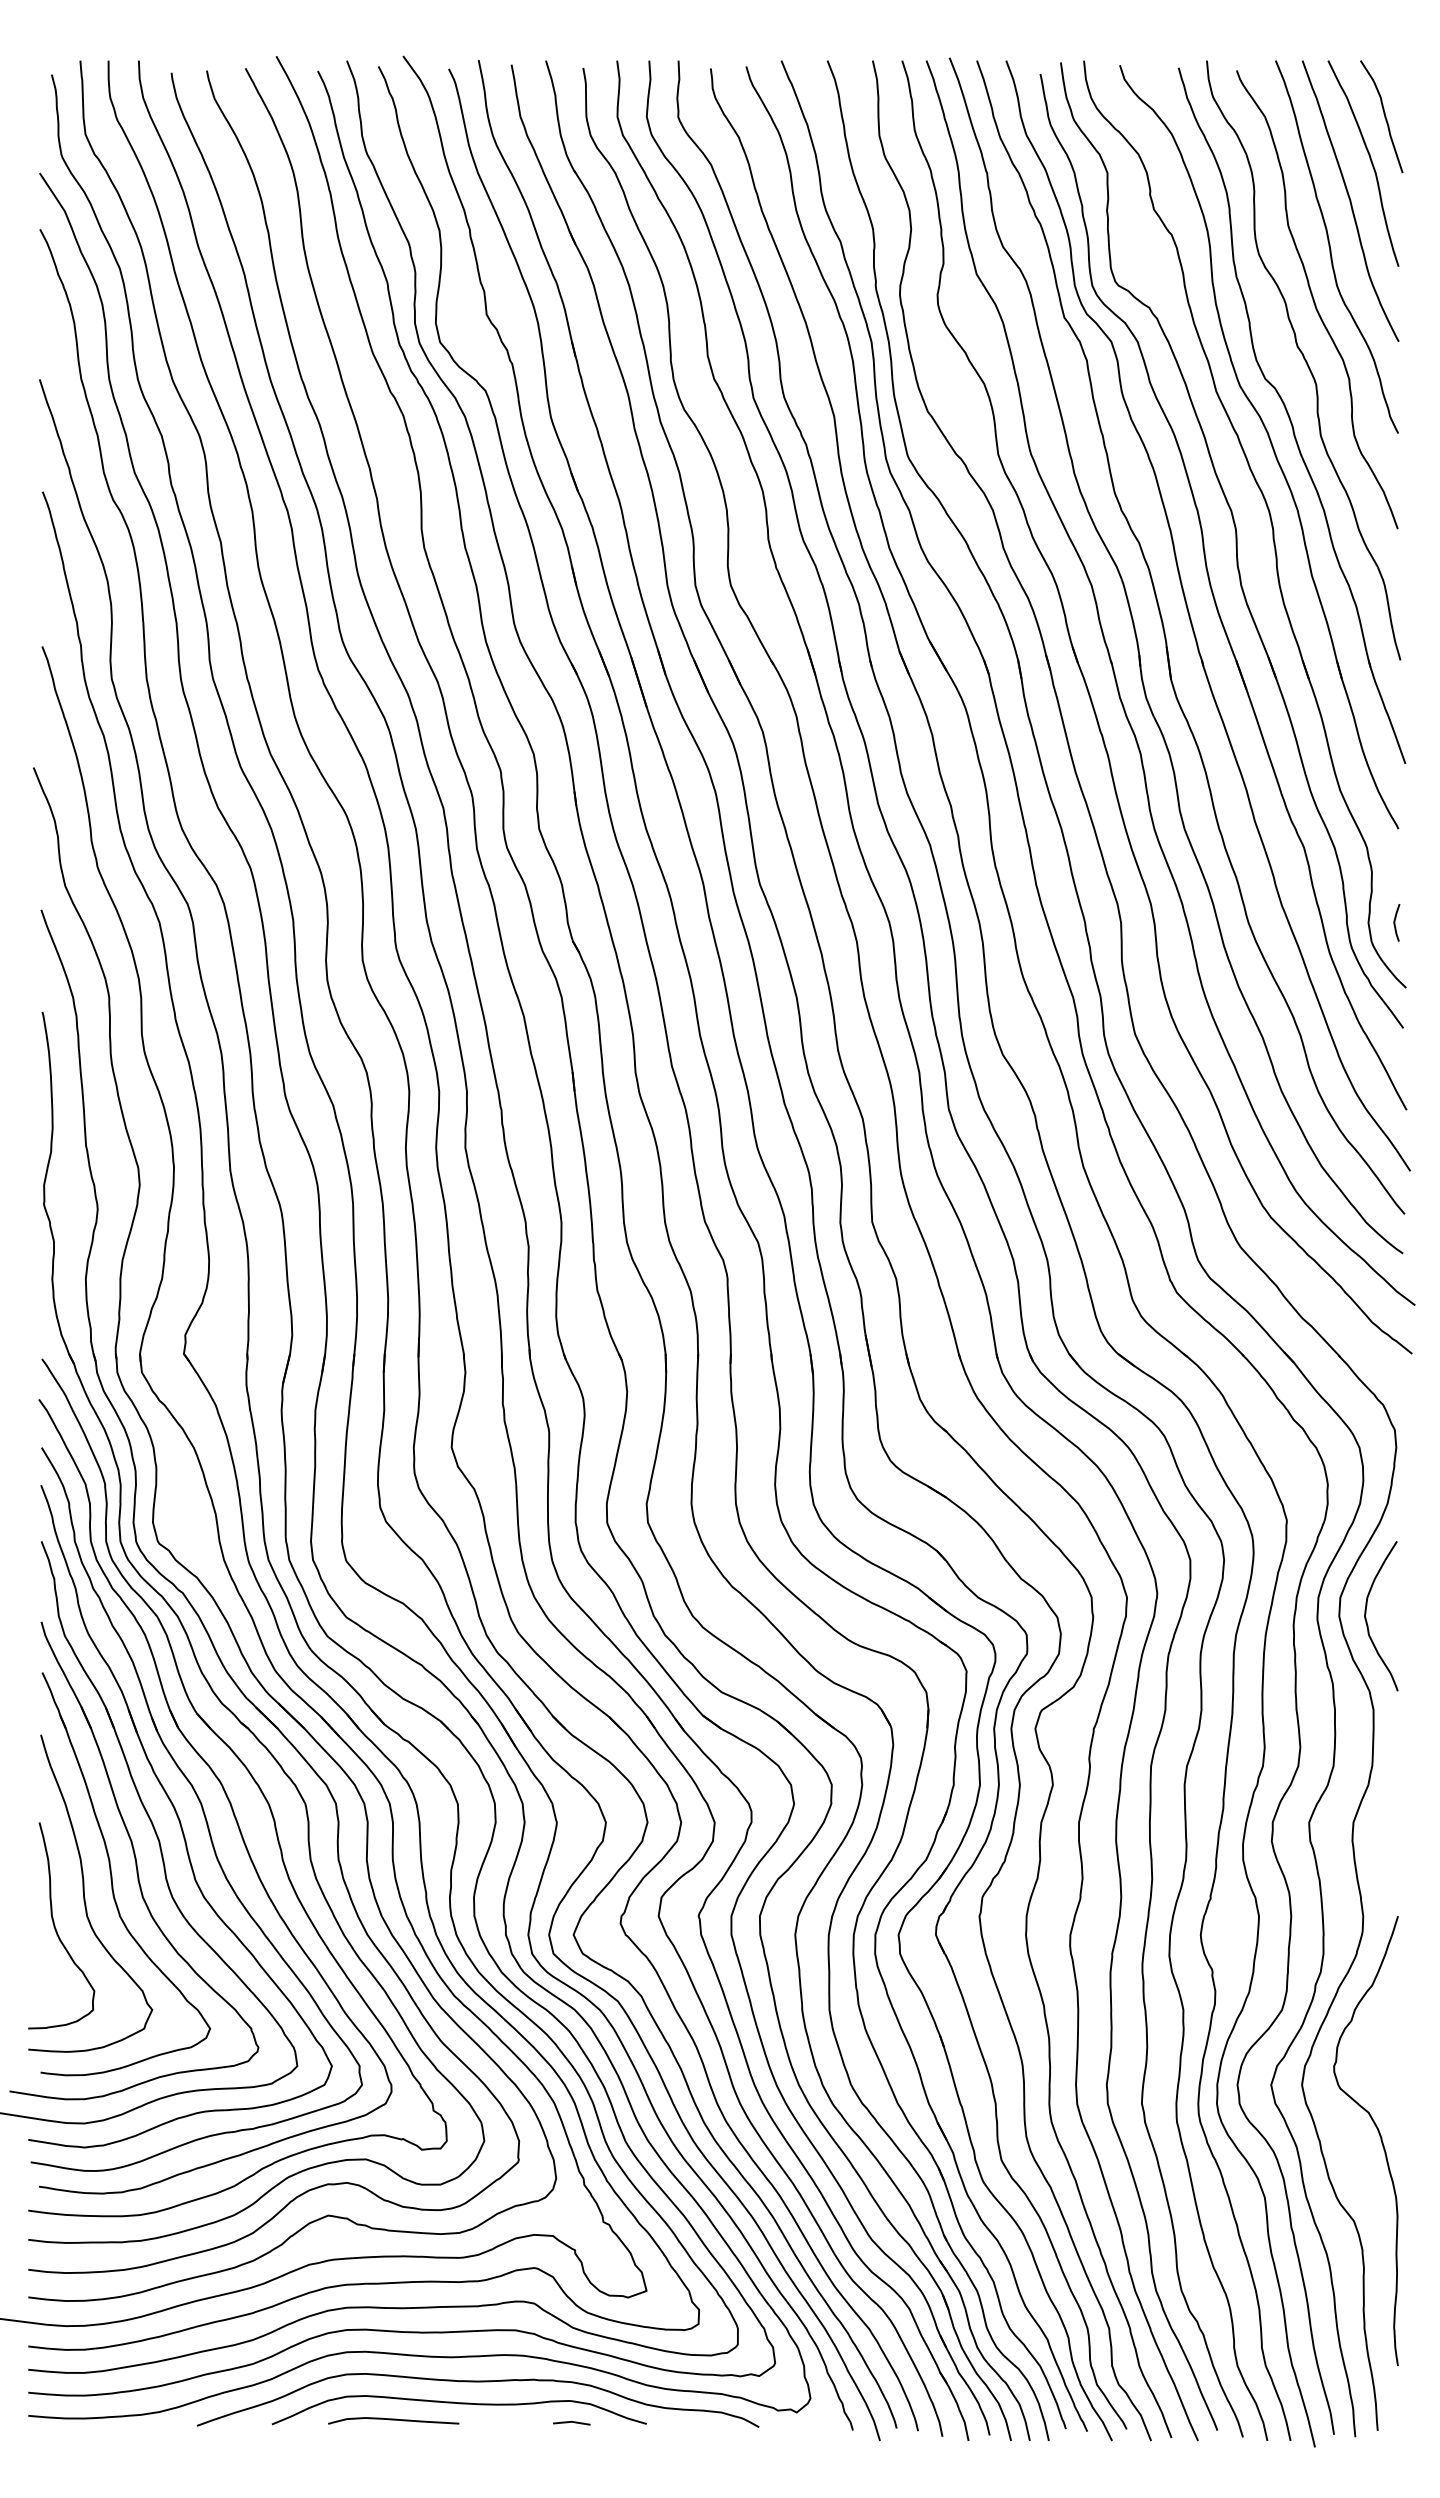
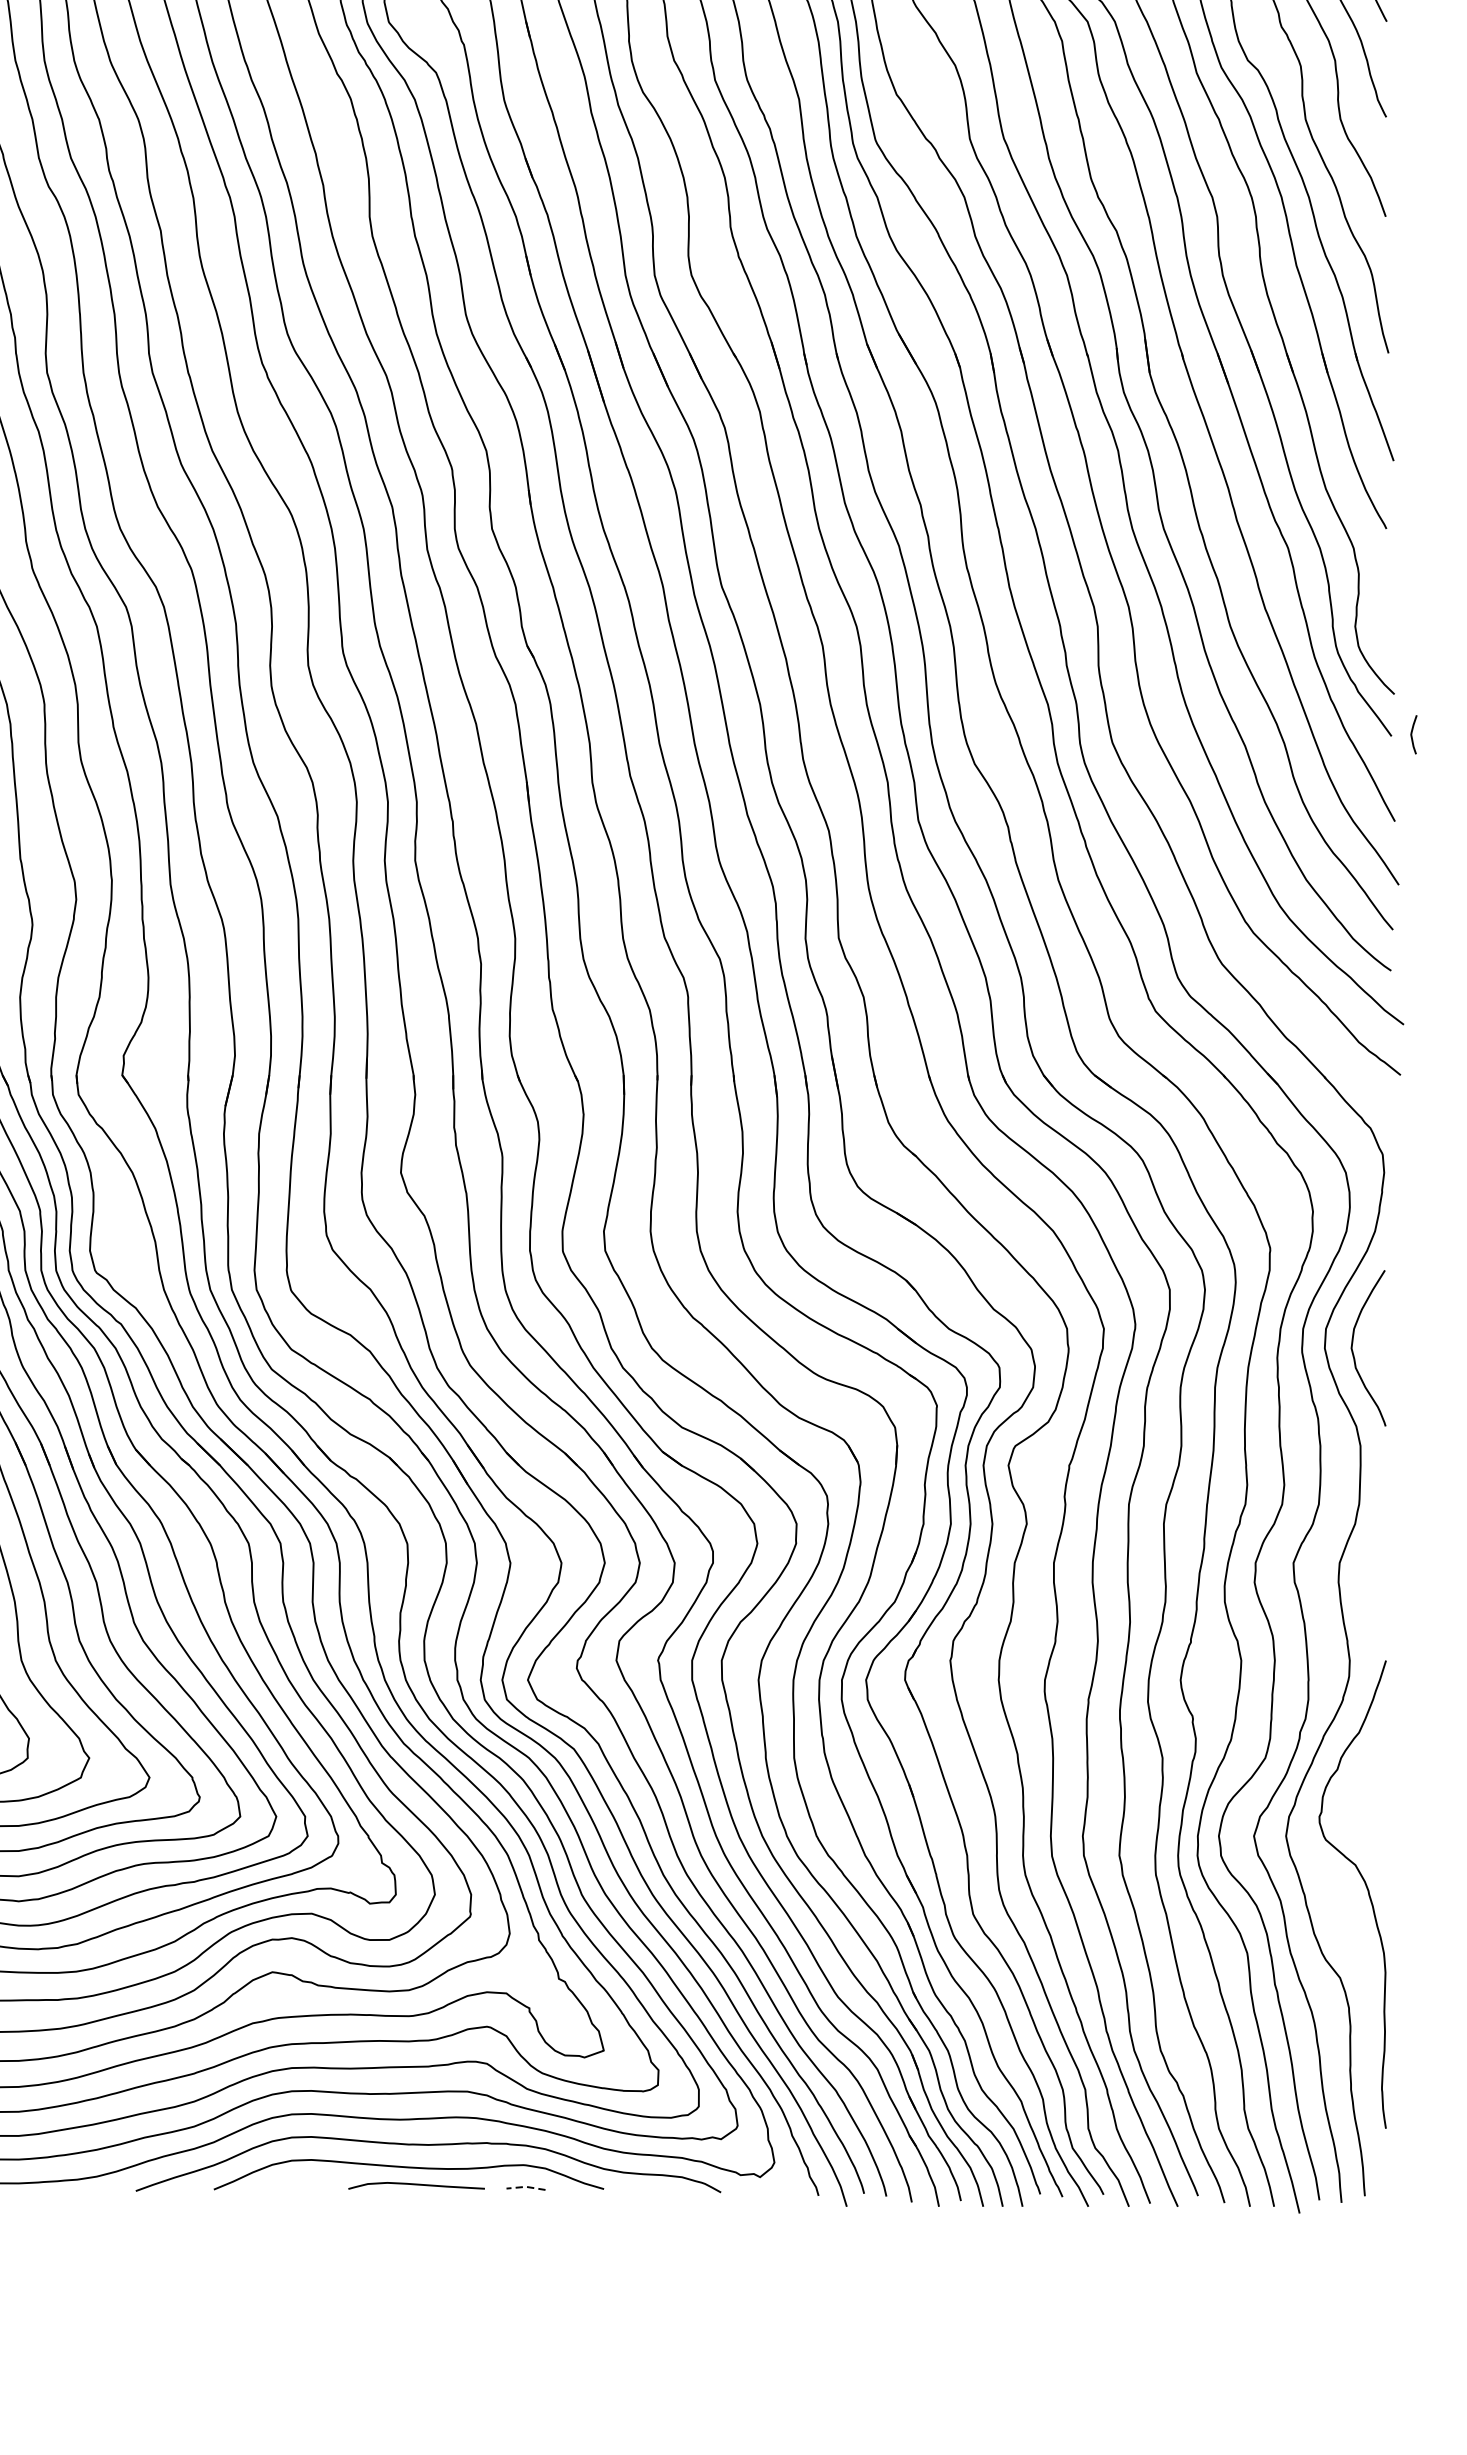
curve: (1395, 922) -> (1412, 734), moved
curve: (393, 2420) -> (416, 2185), moved
line: (571, 2421) -> (525, 2186), solid -> dashed

